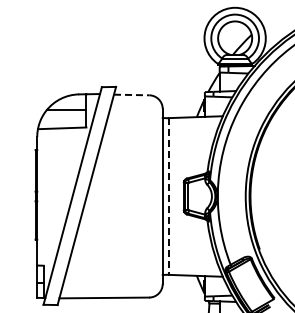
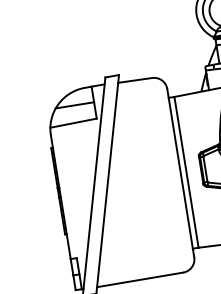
line: (131, 95) -> (135, 80), dashed -> solid
line: (168, 197) -> (186, 173), dashed -> solid

